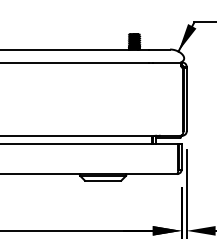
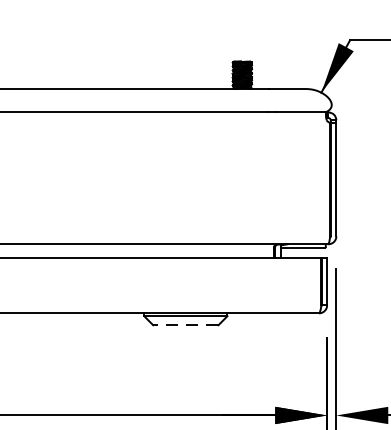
line: (102, 180) -> (184, 324), solid -> dashed

